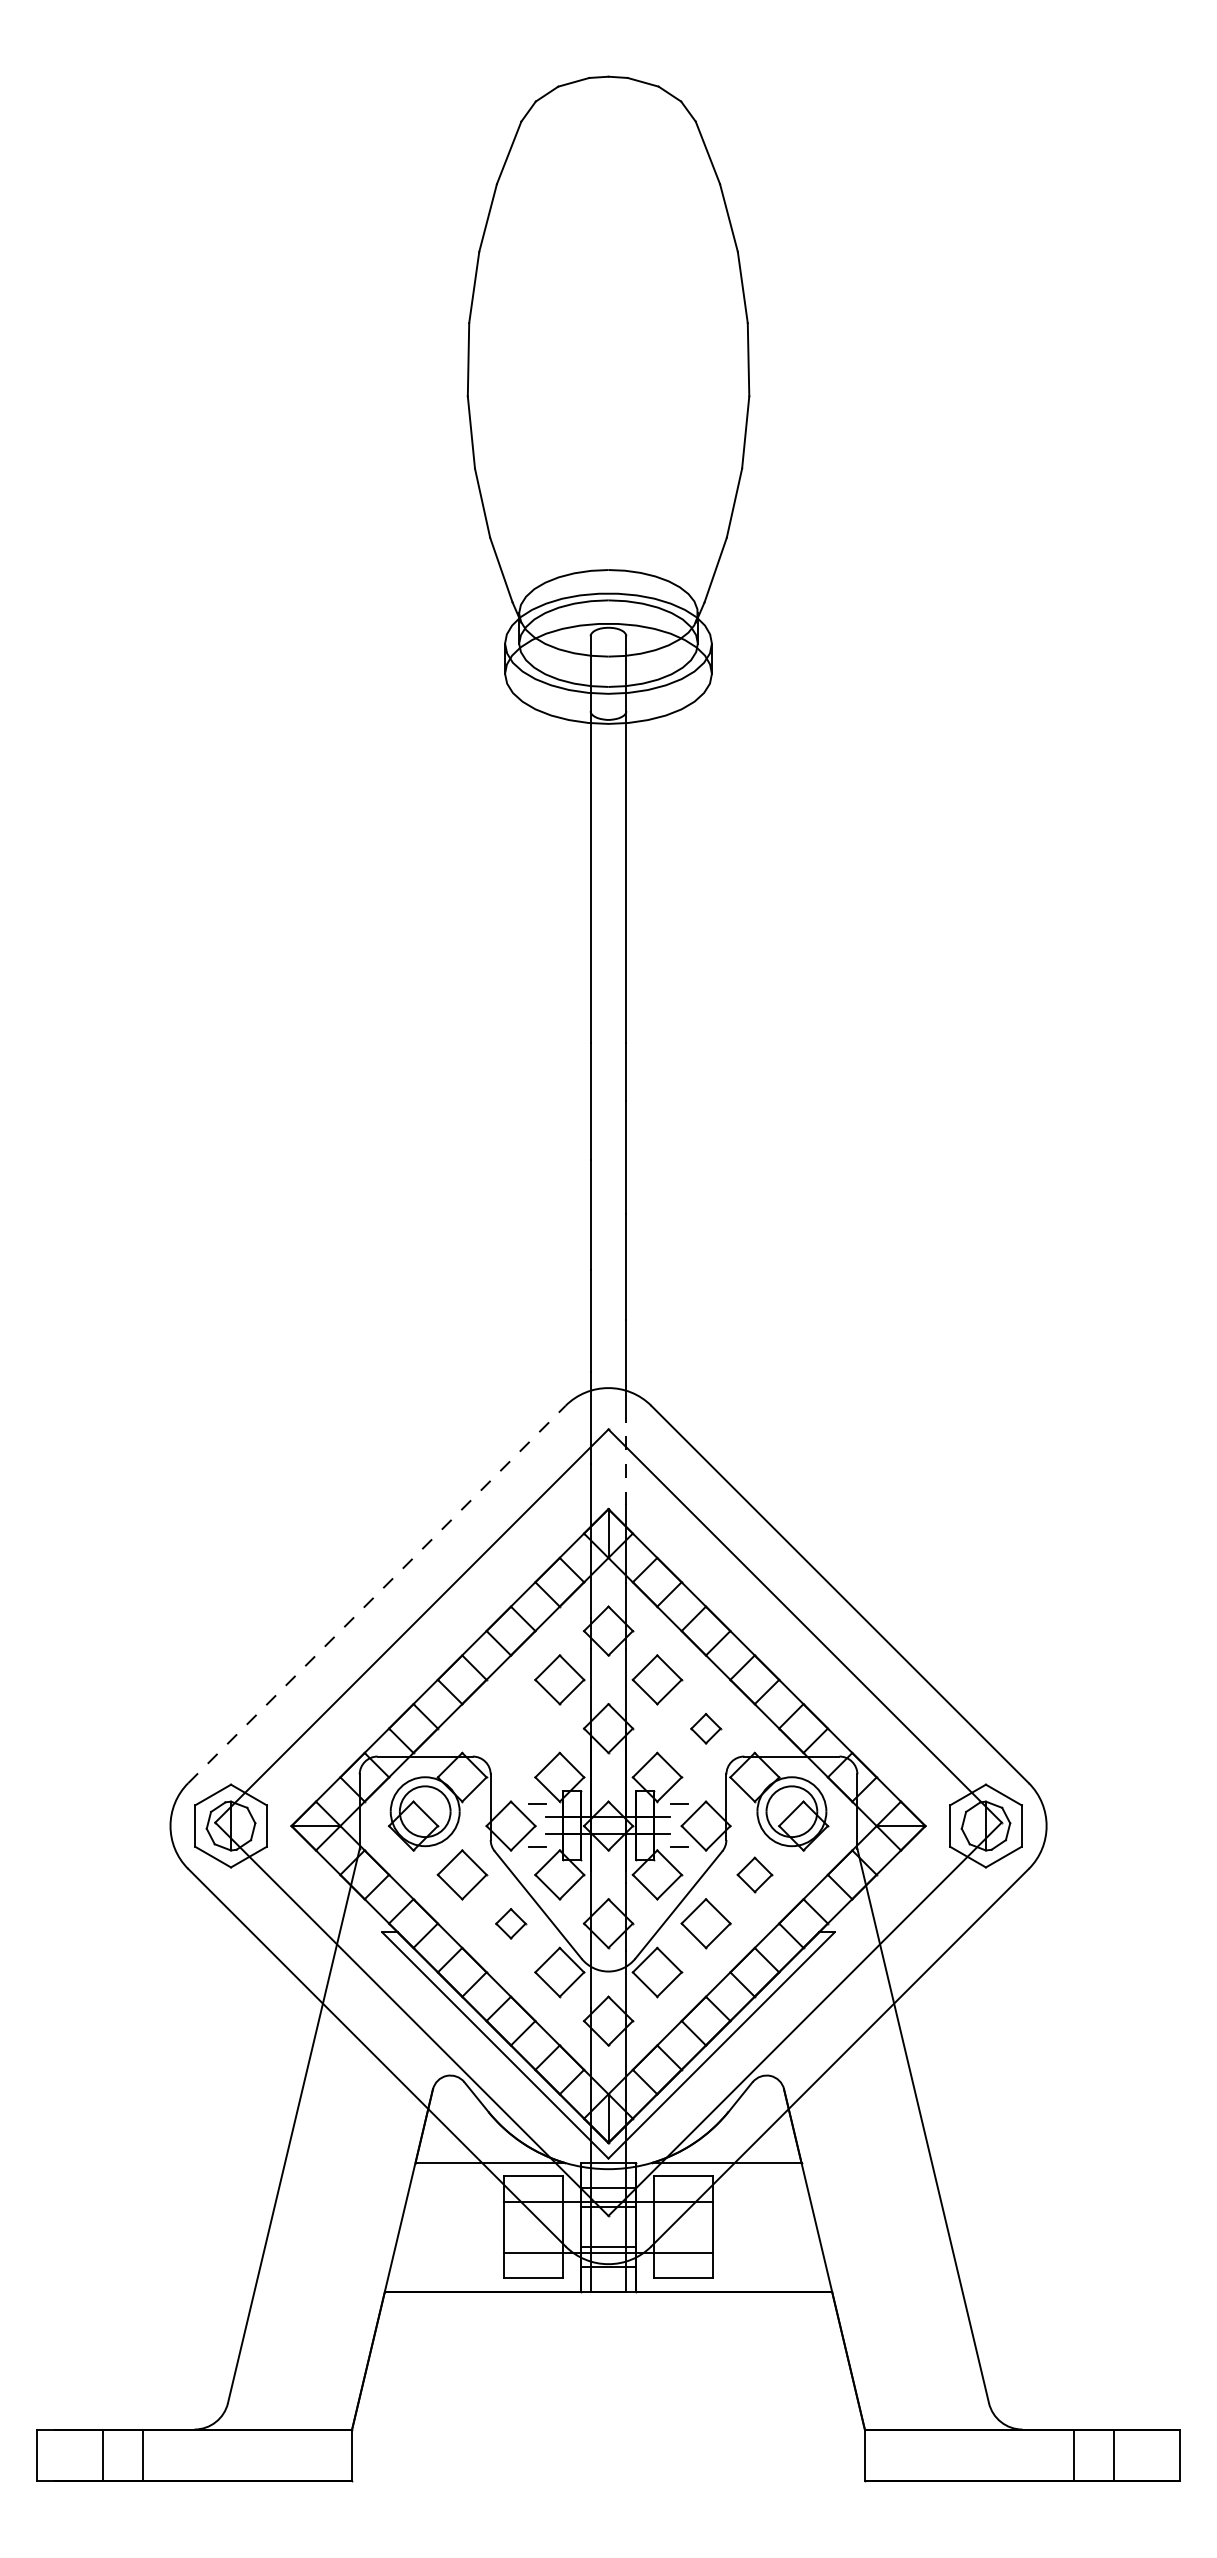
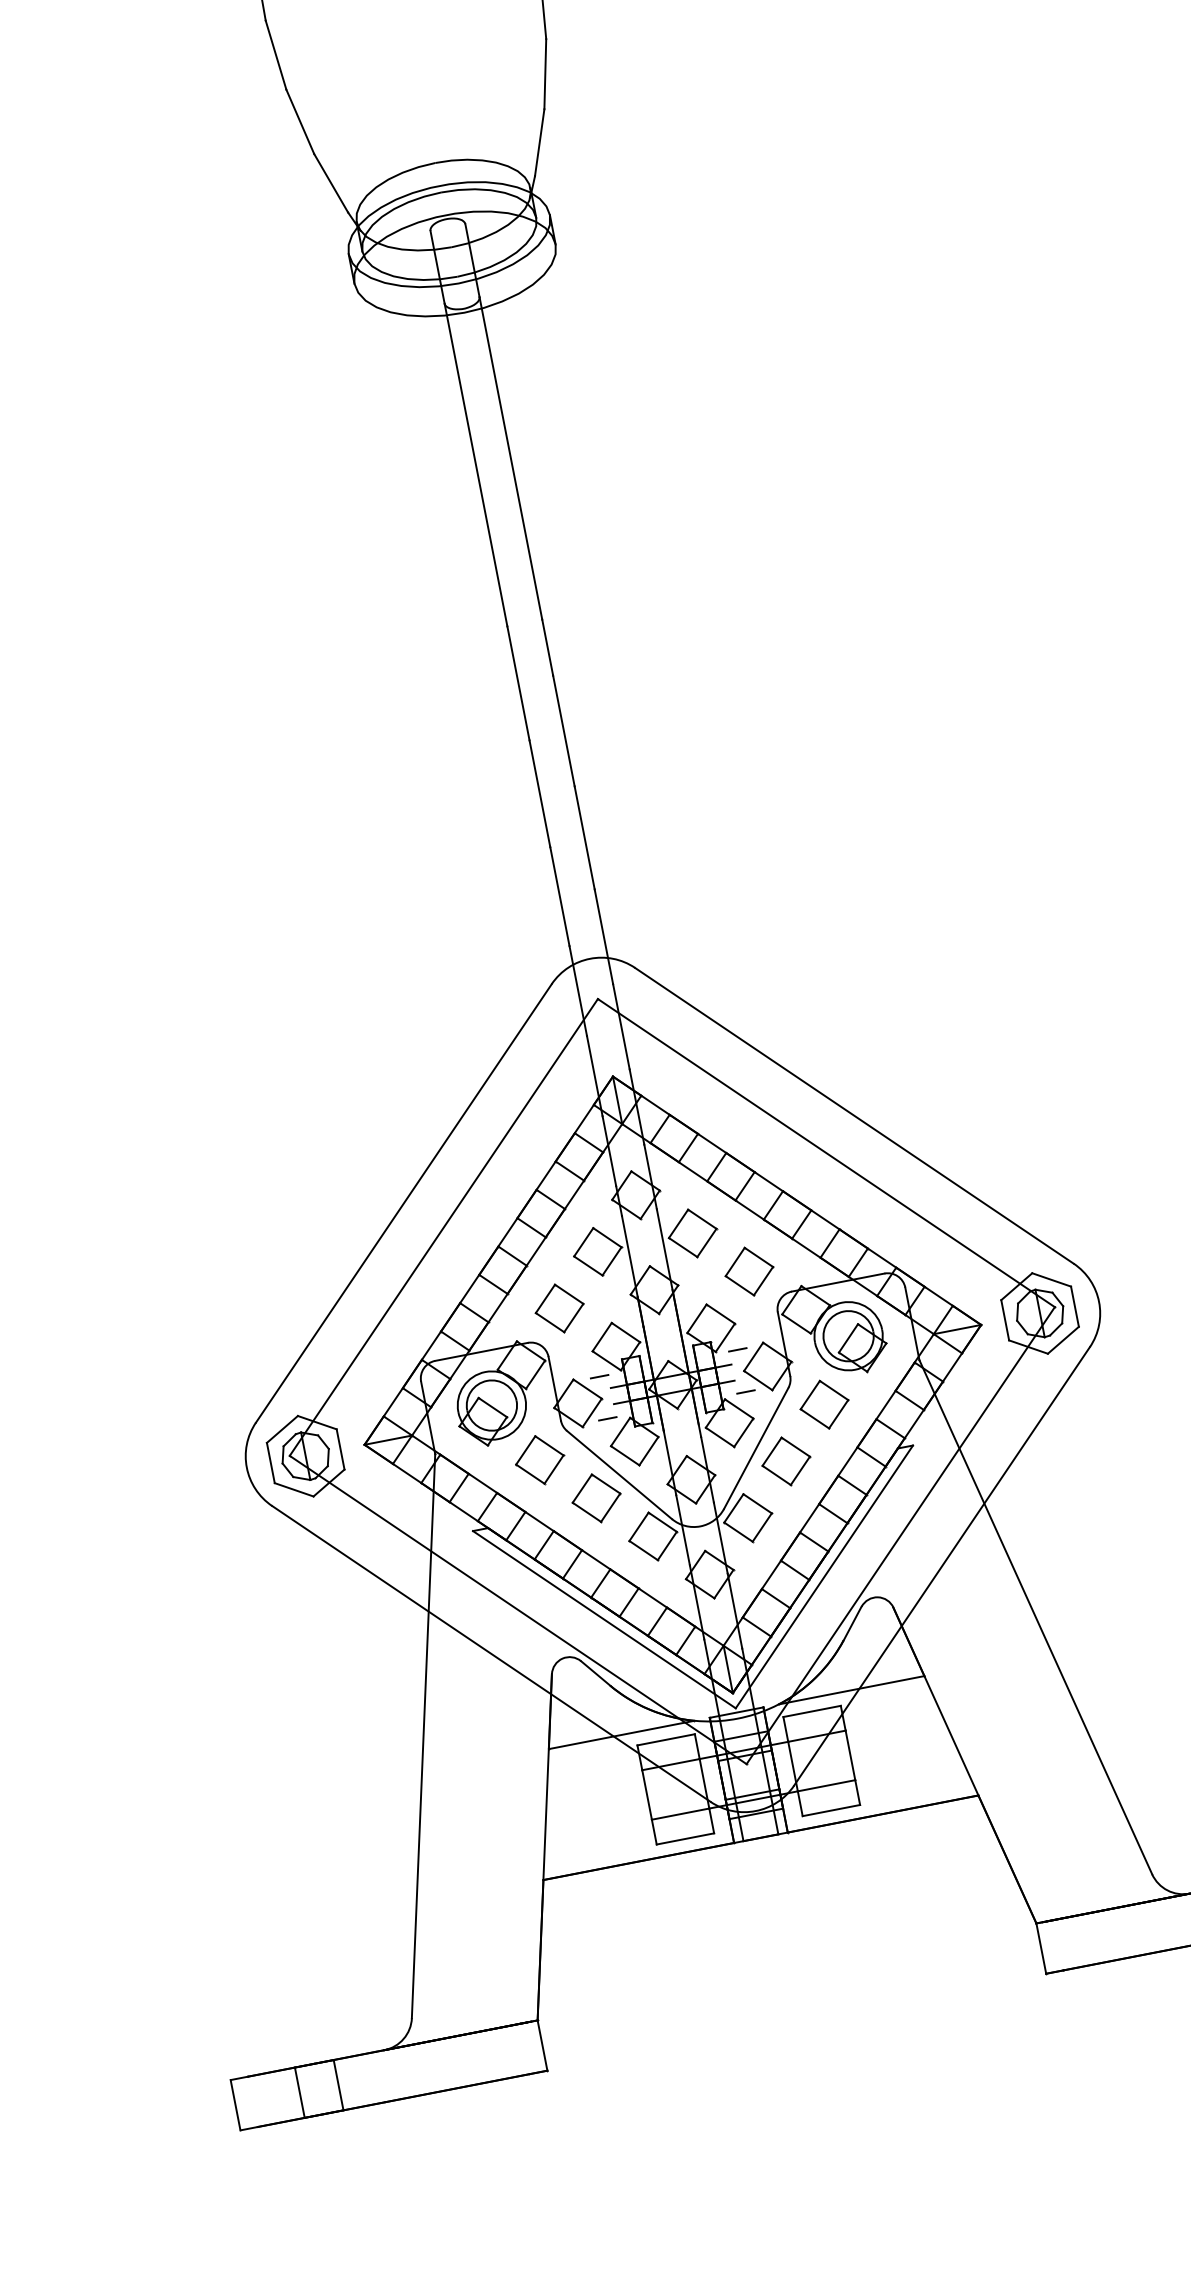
line: (626, 1461) -> (621, 1026), dashed -> solid
line: (376, 1594) -> (403, 1203), dashed -> solid
part: (510, 1728) -> (559, 1308), added
part: (705, 1728) -> (748, 1271), size x1.67
part: (754, 1874) -> (824, 1404), size x1.43
part: (510, 1923) -> (596, 1498), size x1.67

